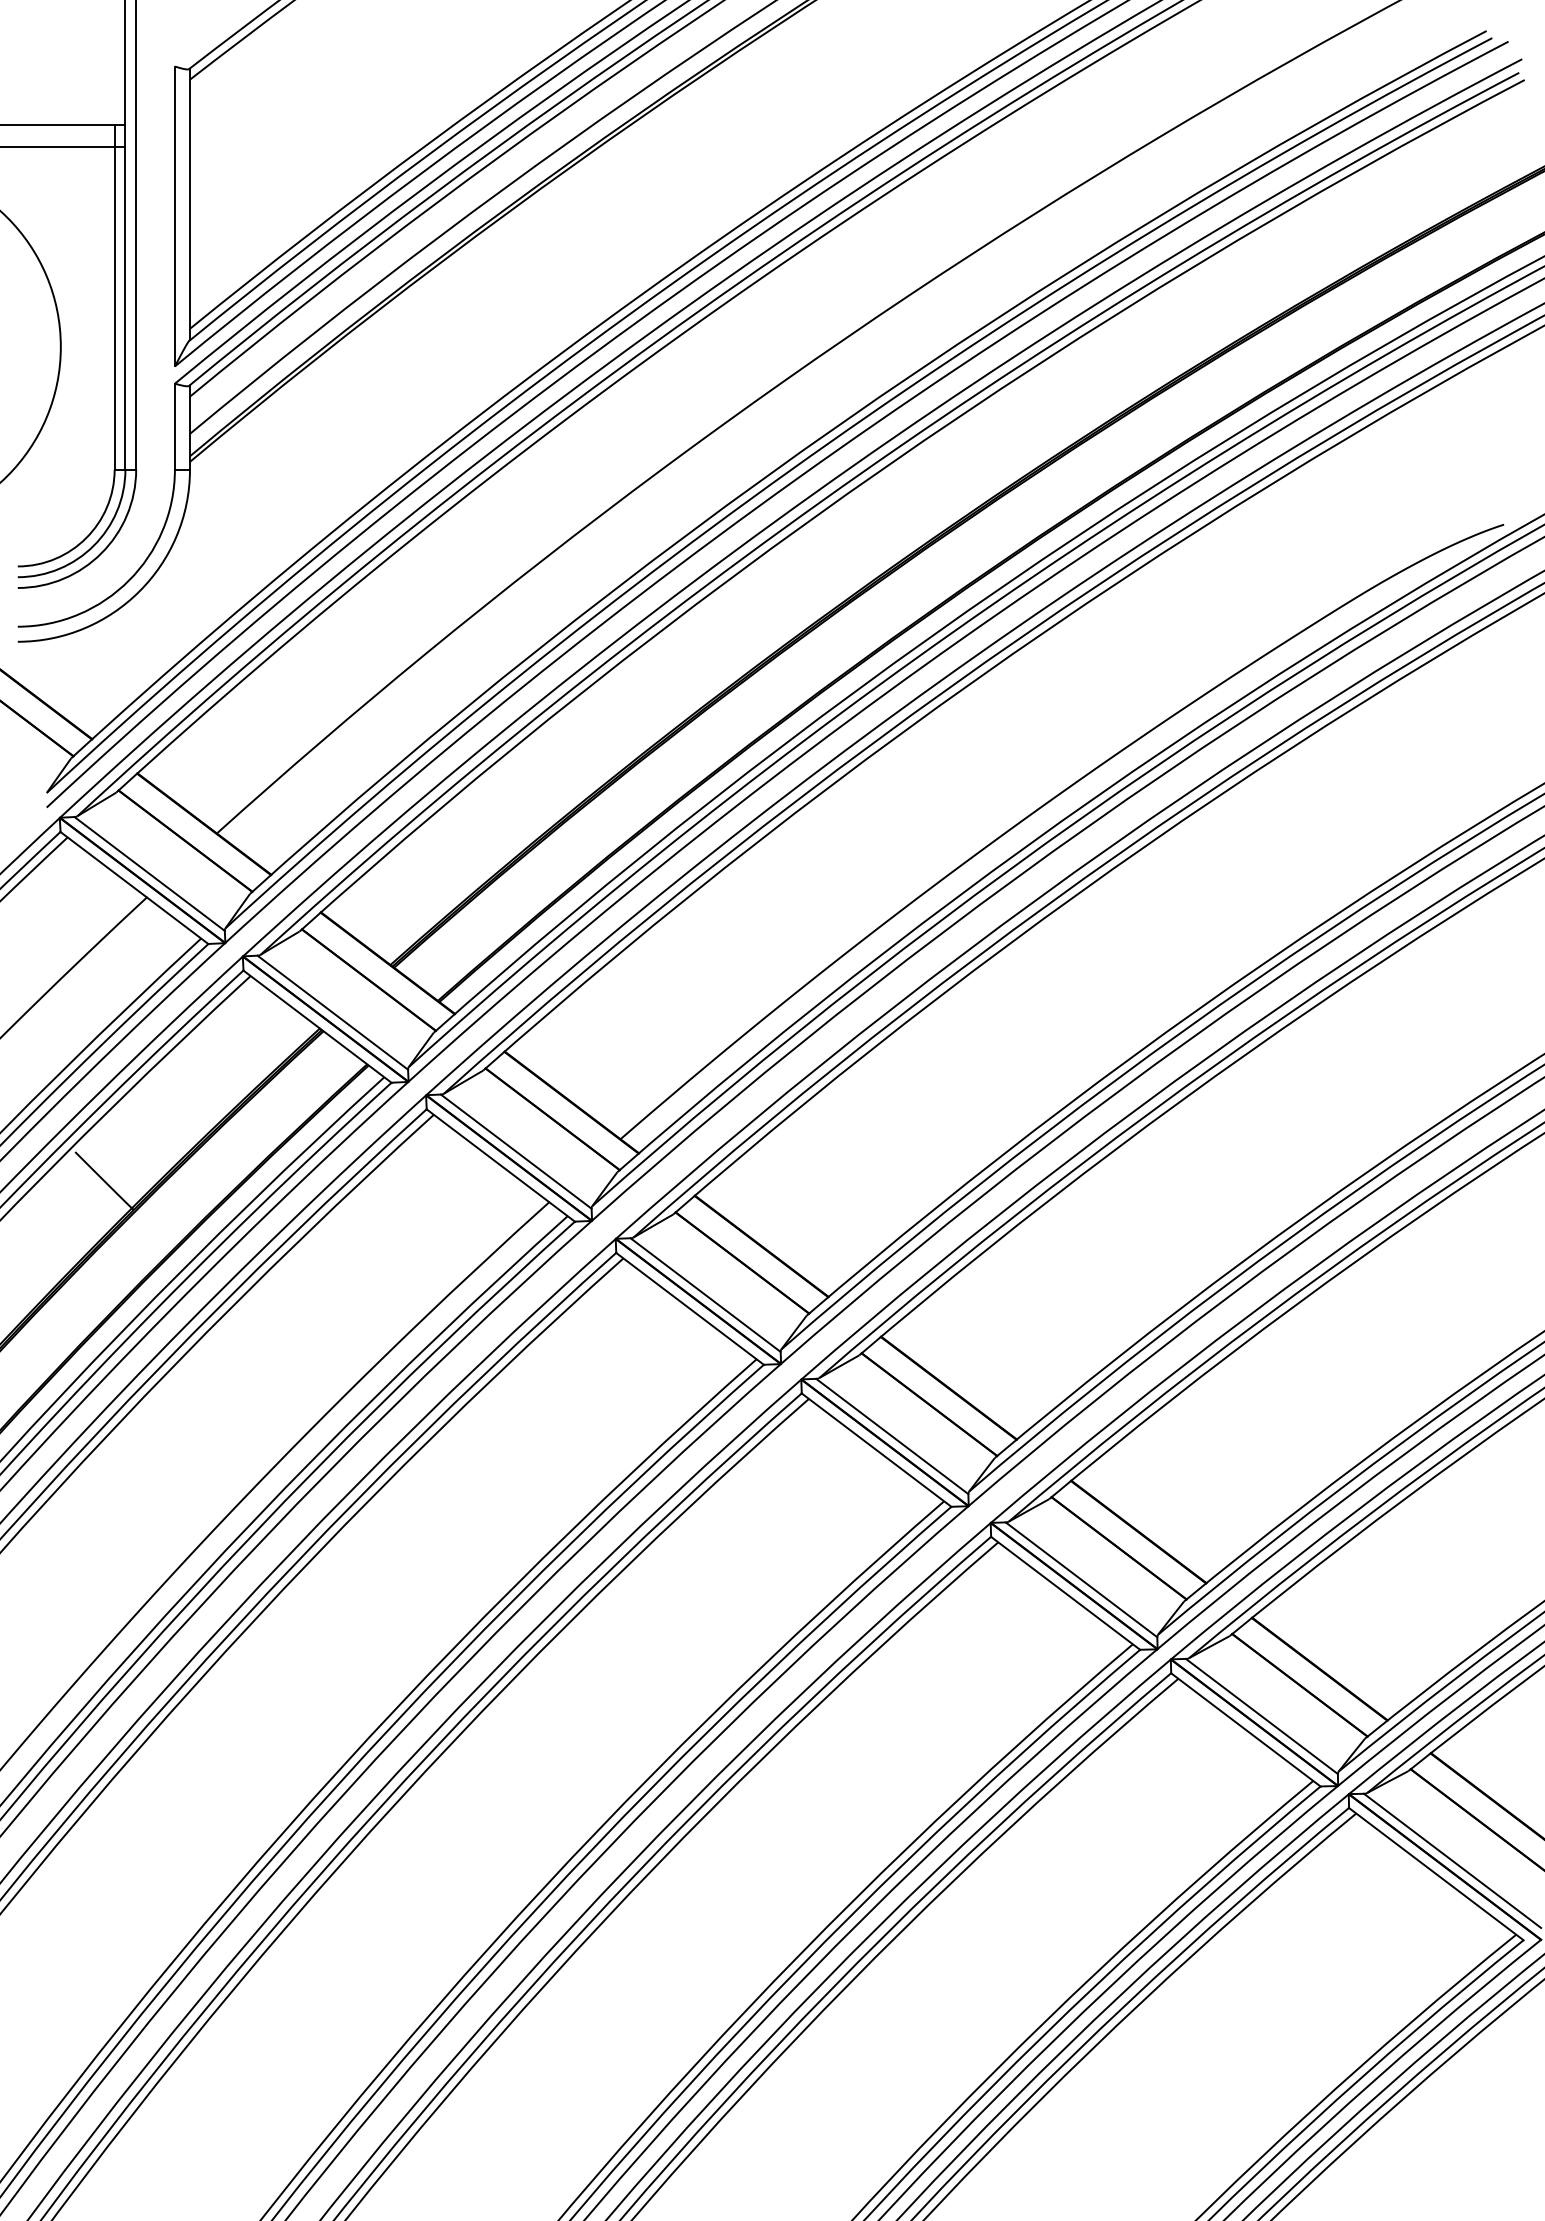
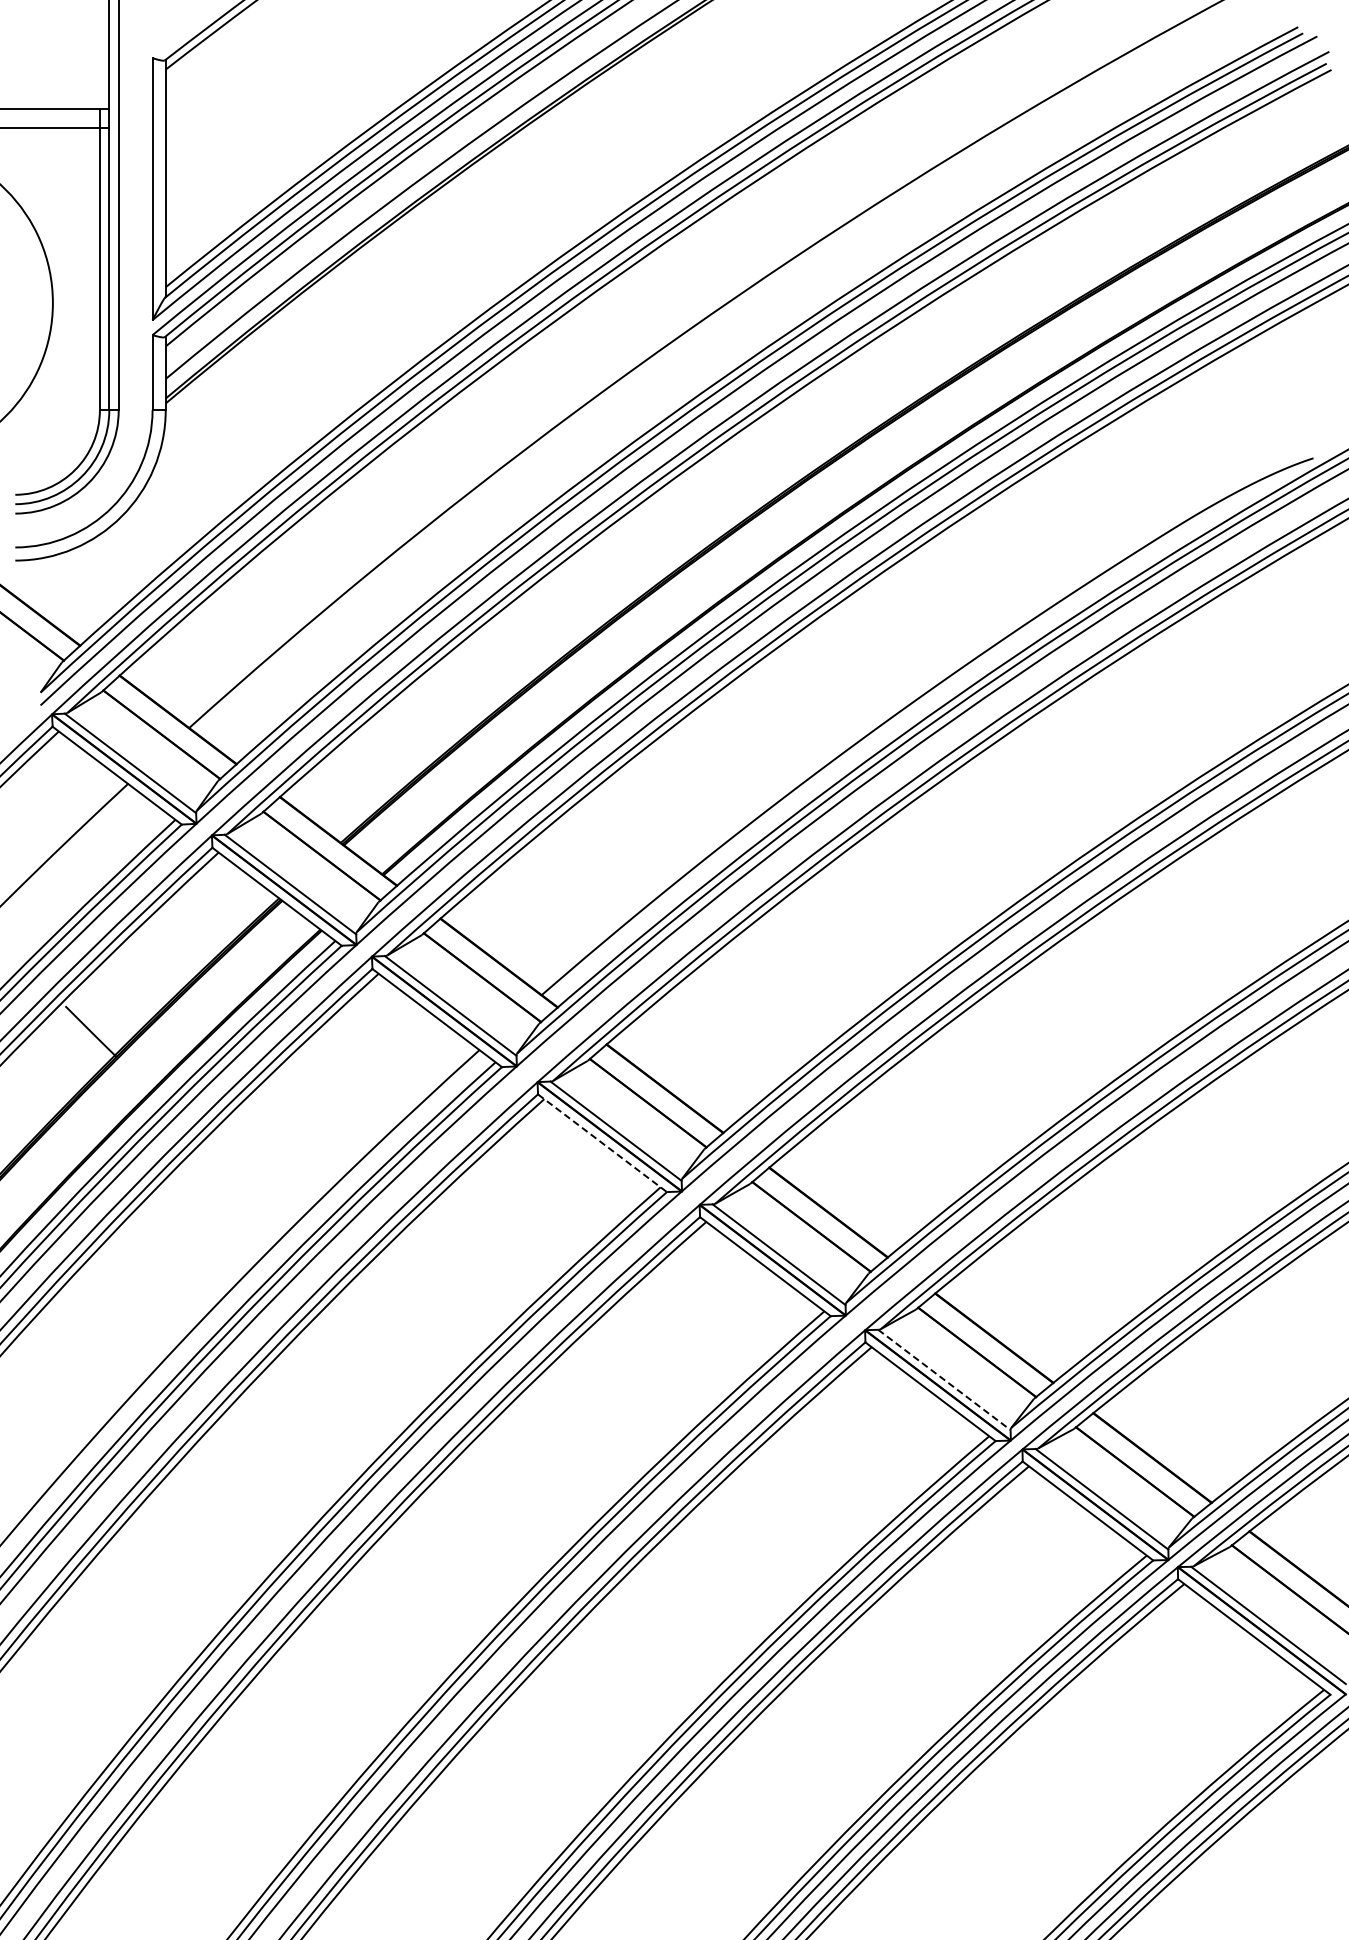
line: (690, 1309) -> (602, 1143), solid -> dashed
line: (1081, 1580) -> (944, 1380), solid -> dashed

